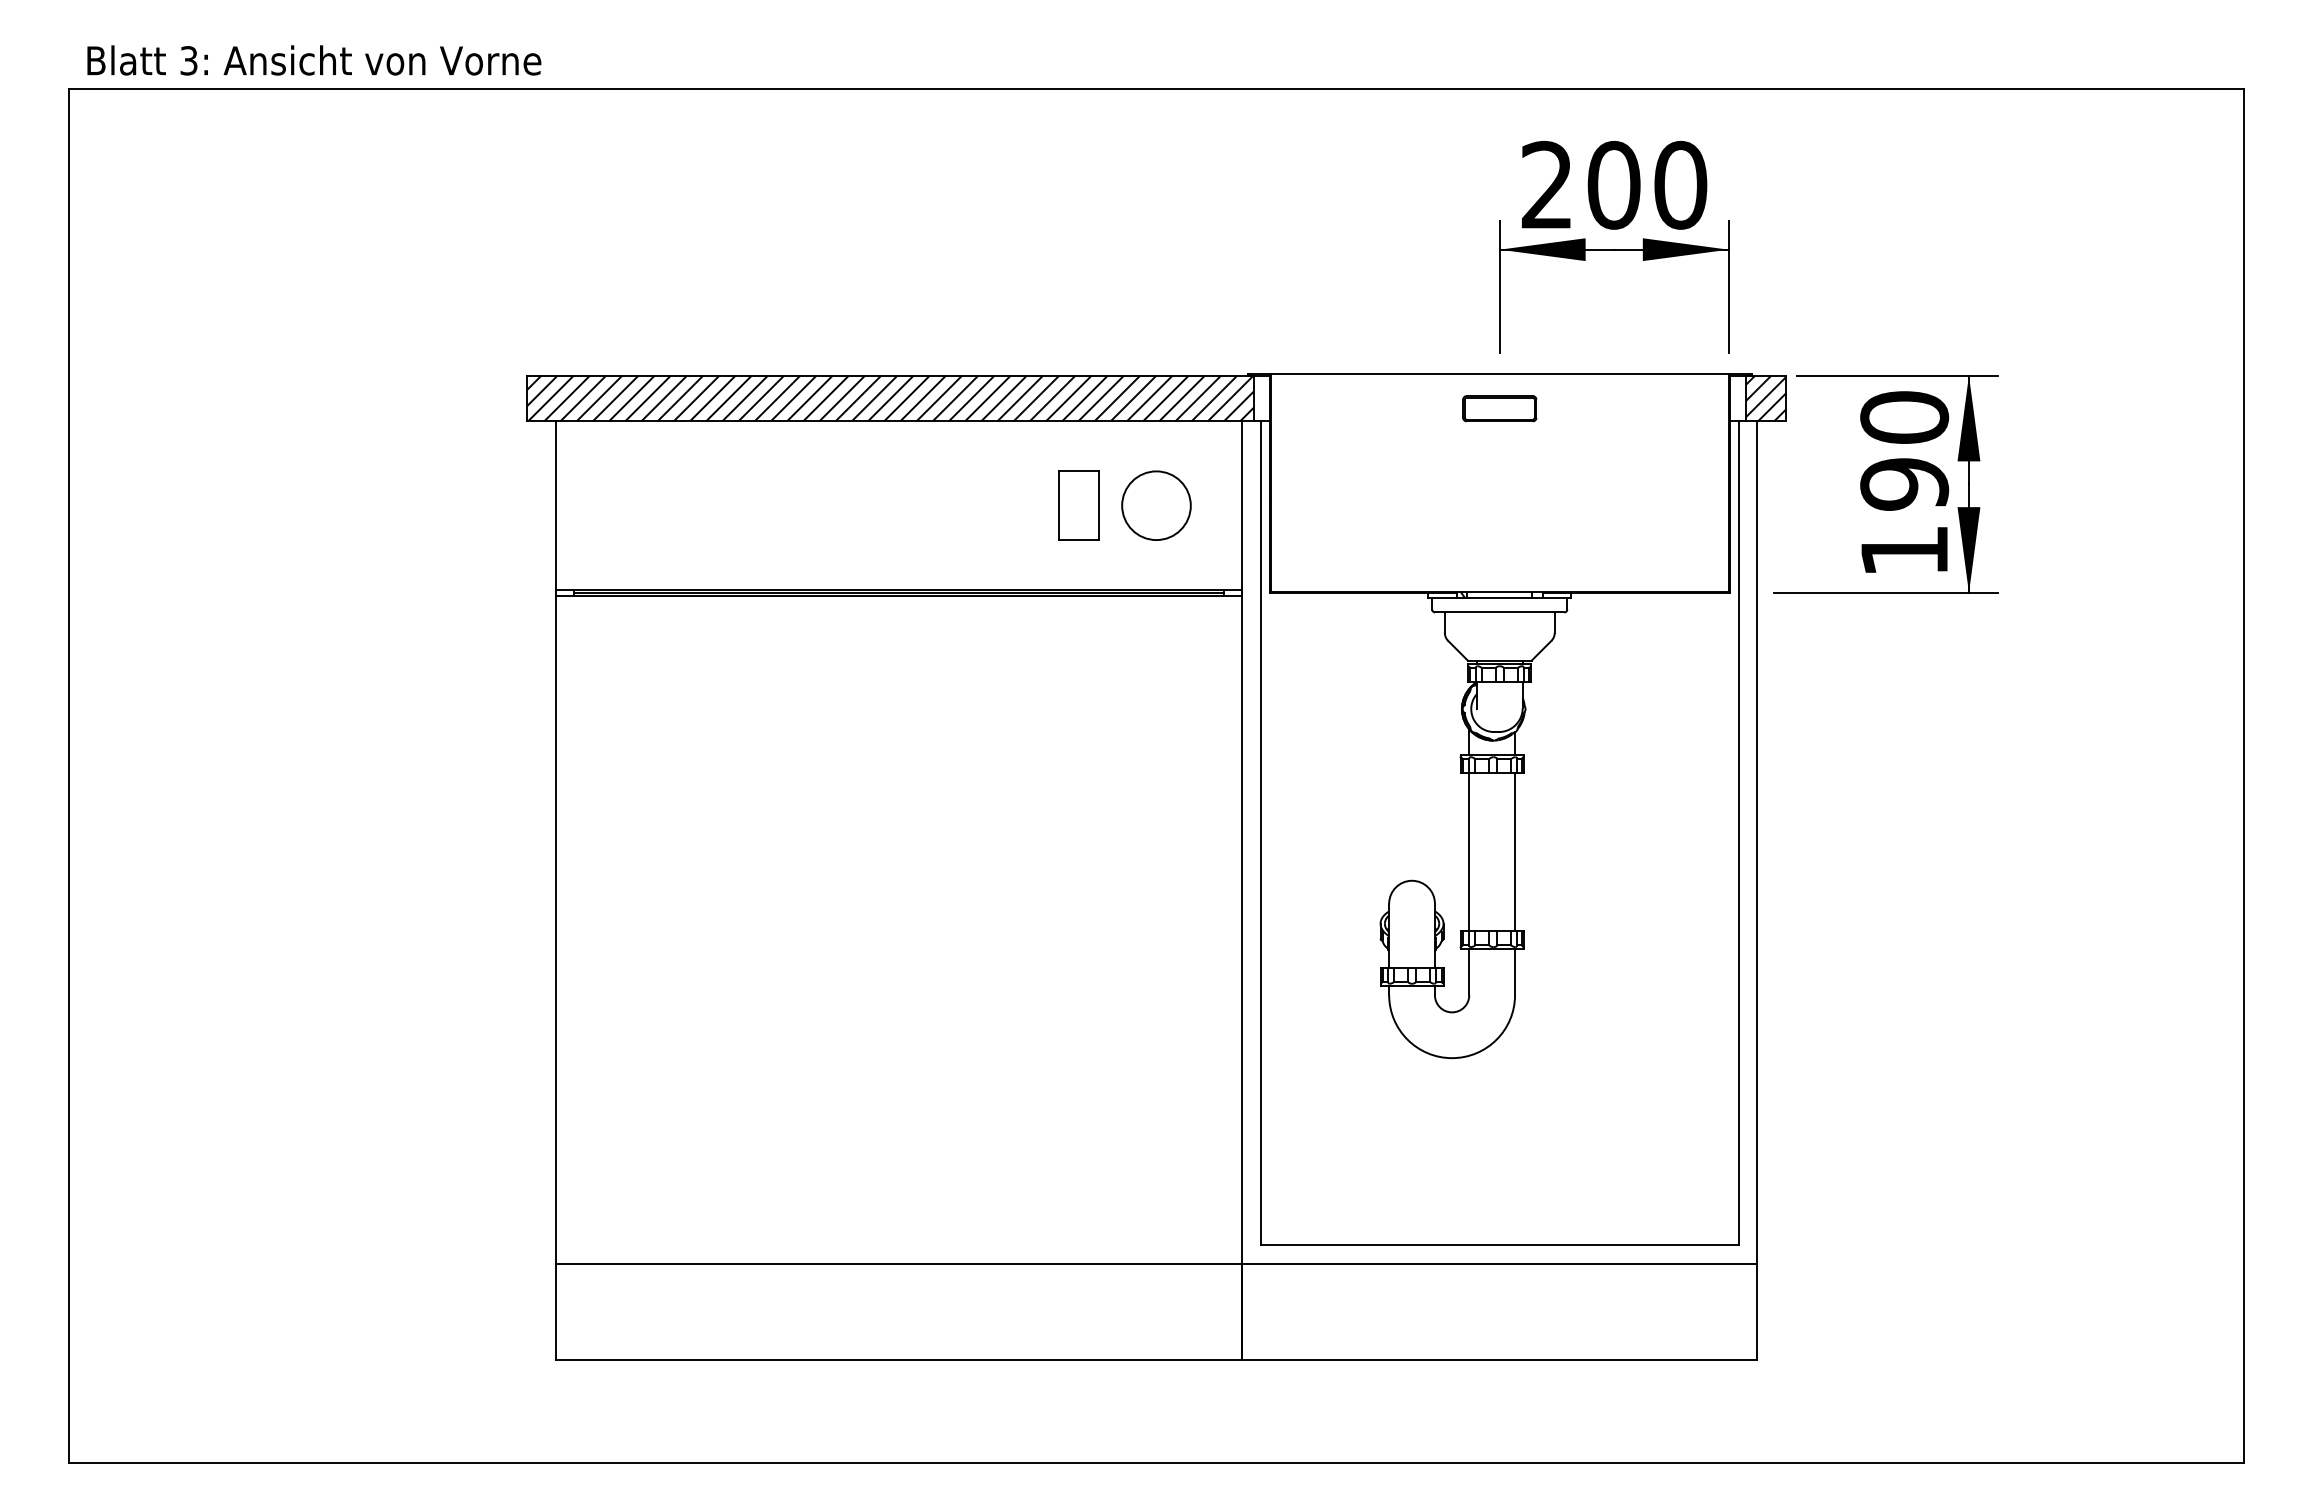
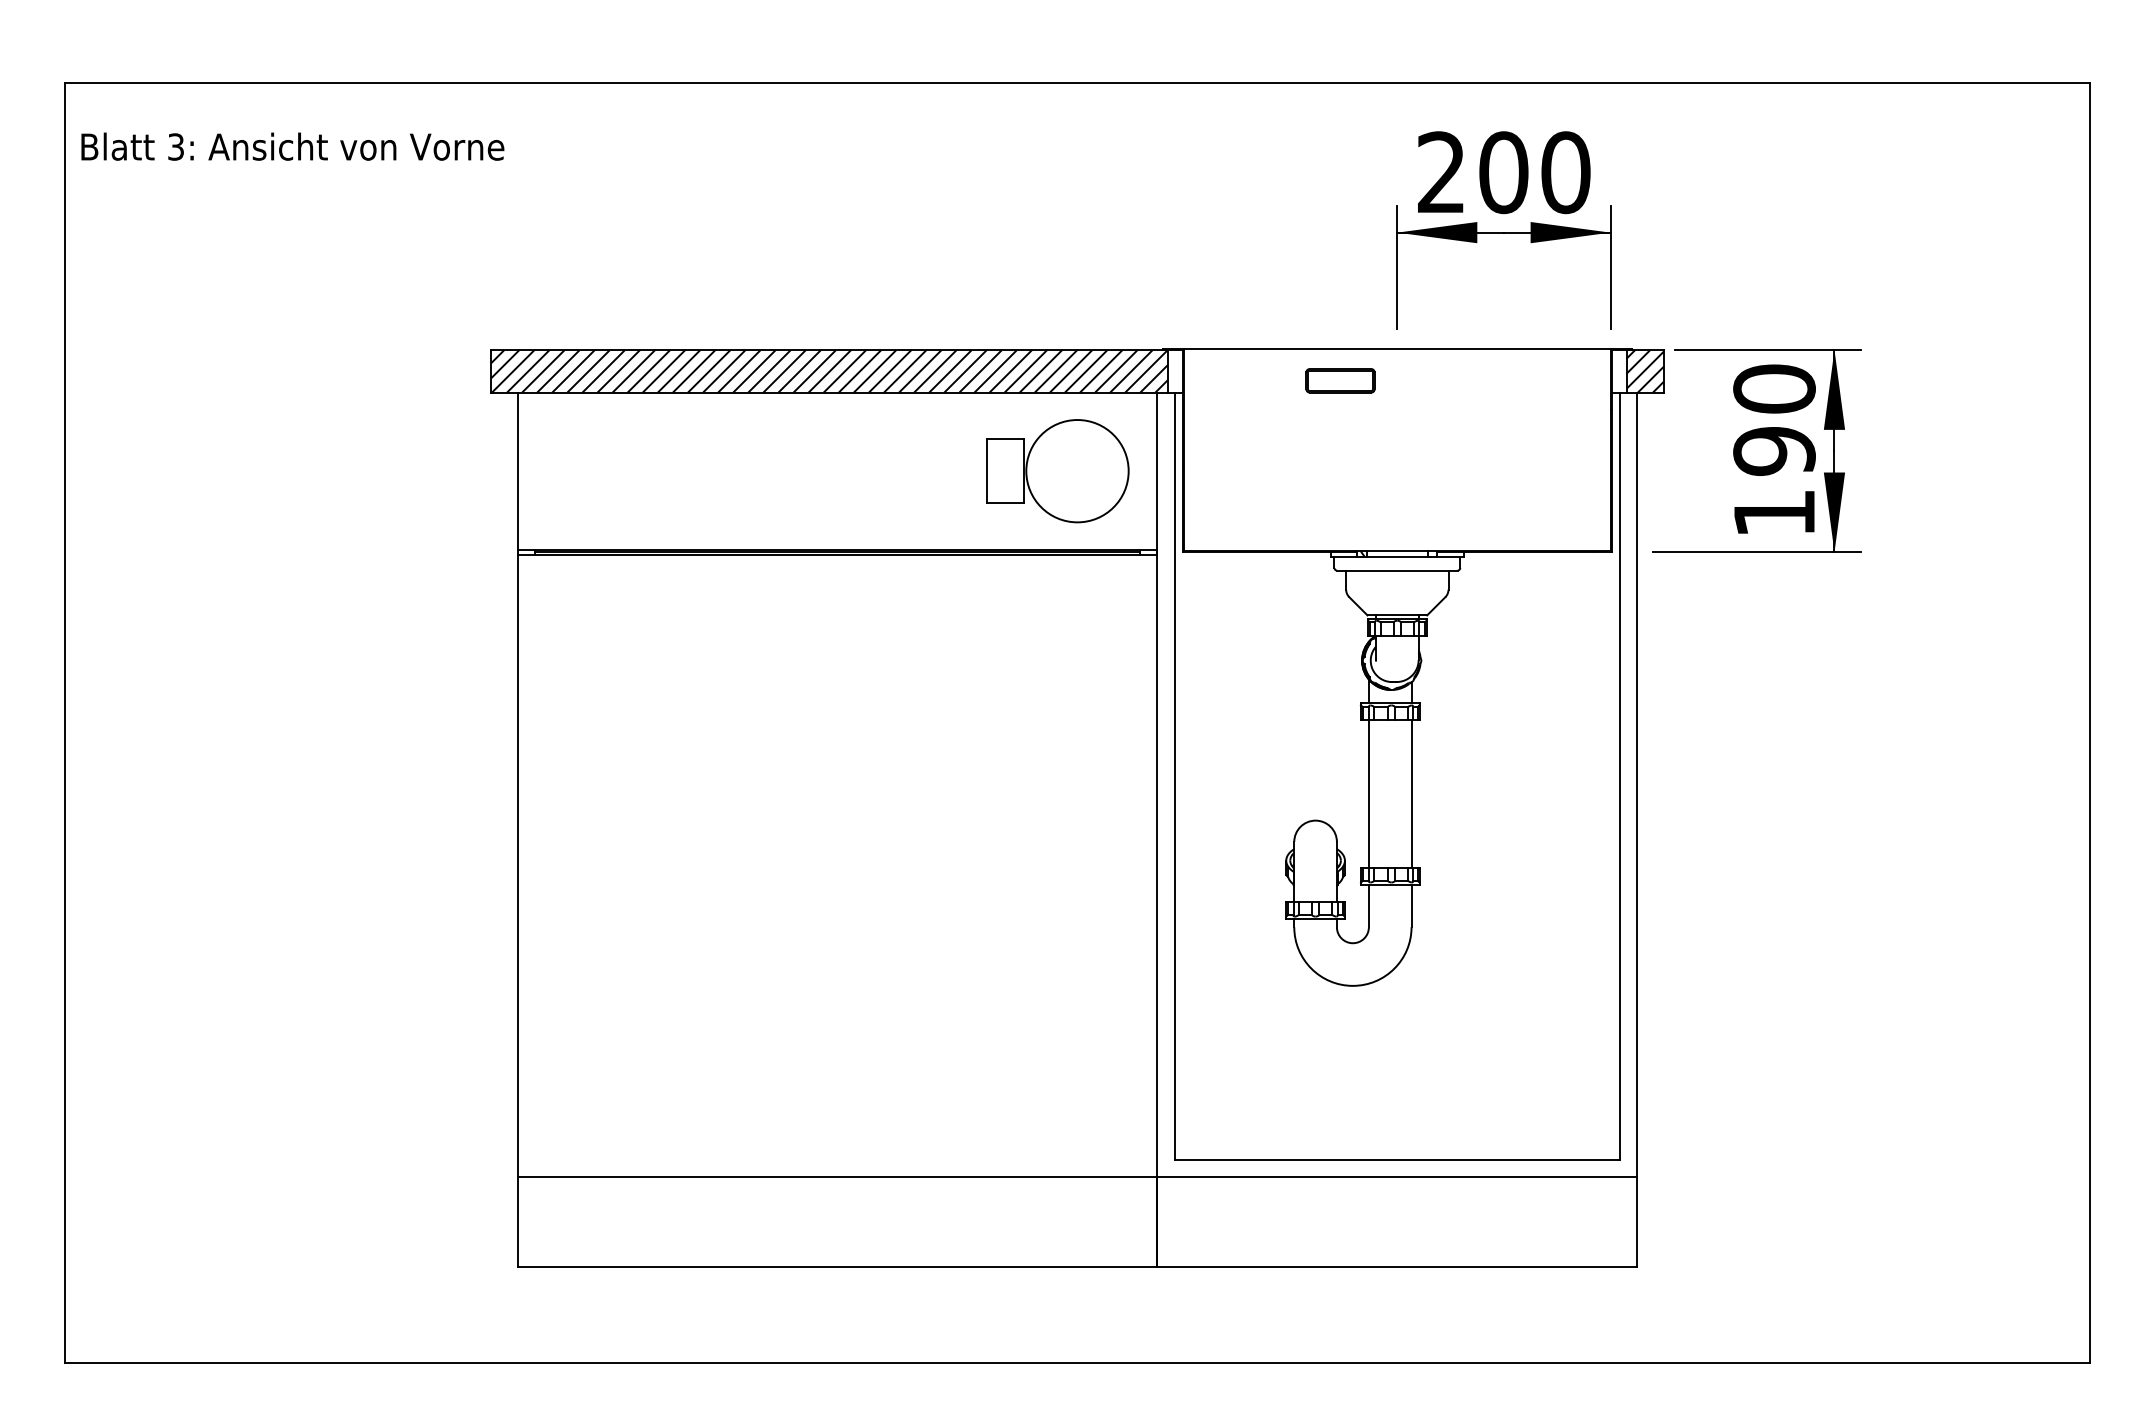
text: (314, 60) -> (293, 146), moved
part: (1499, 408) -> (1340, 380), moved
circle: (1156, 505) -> (1077, 470), size x1.6

